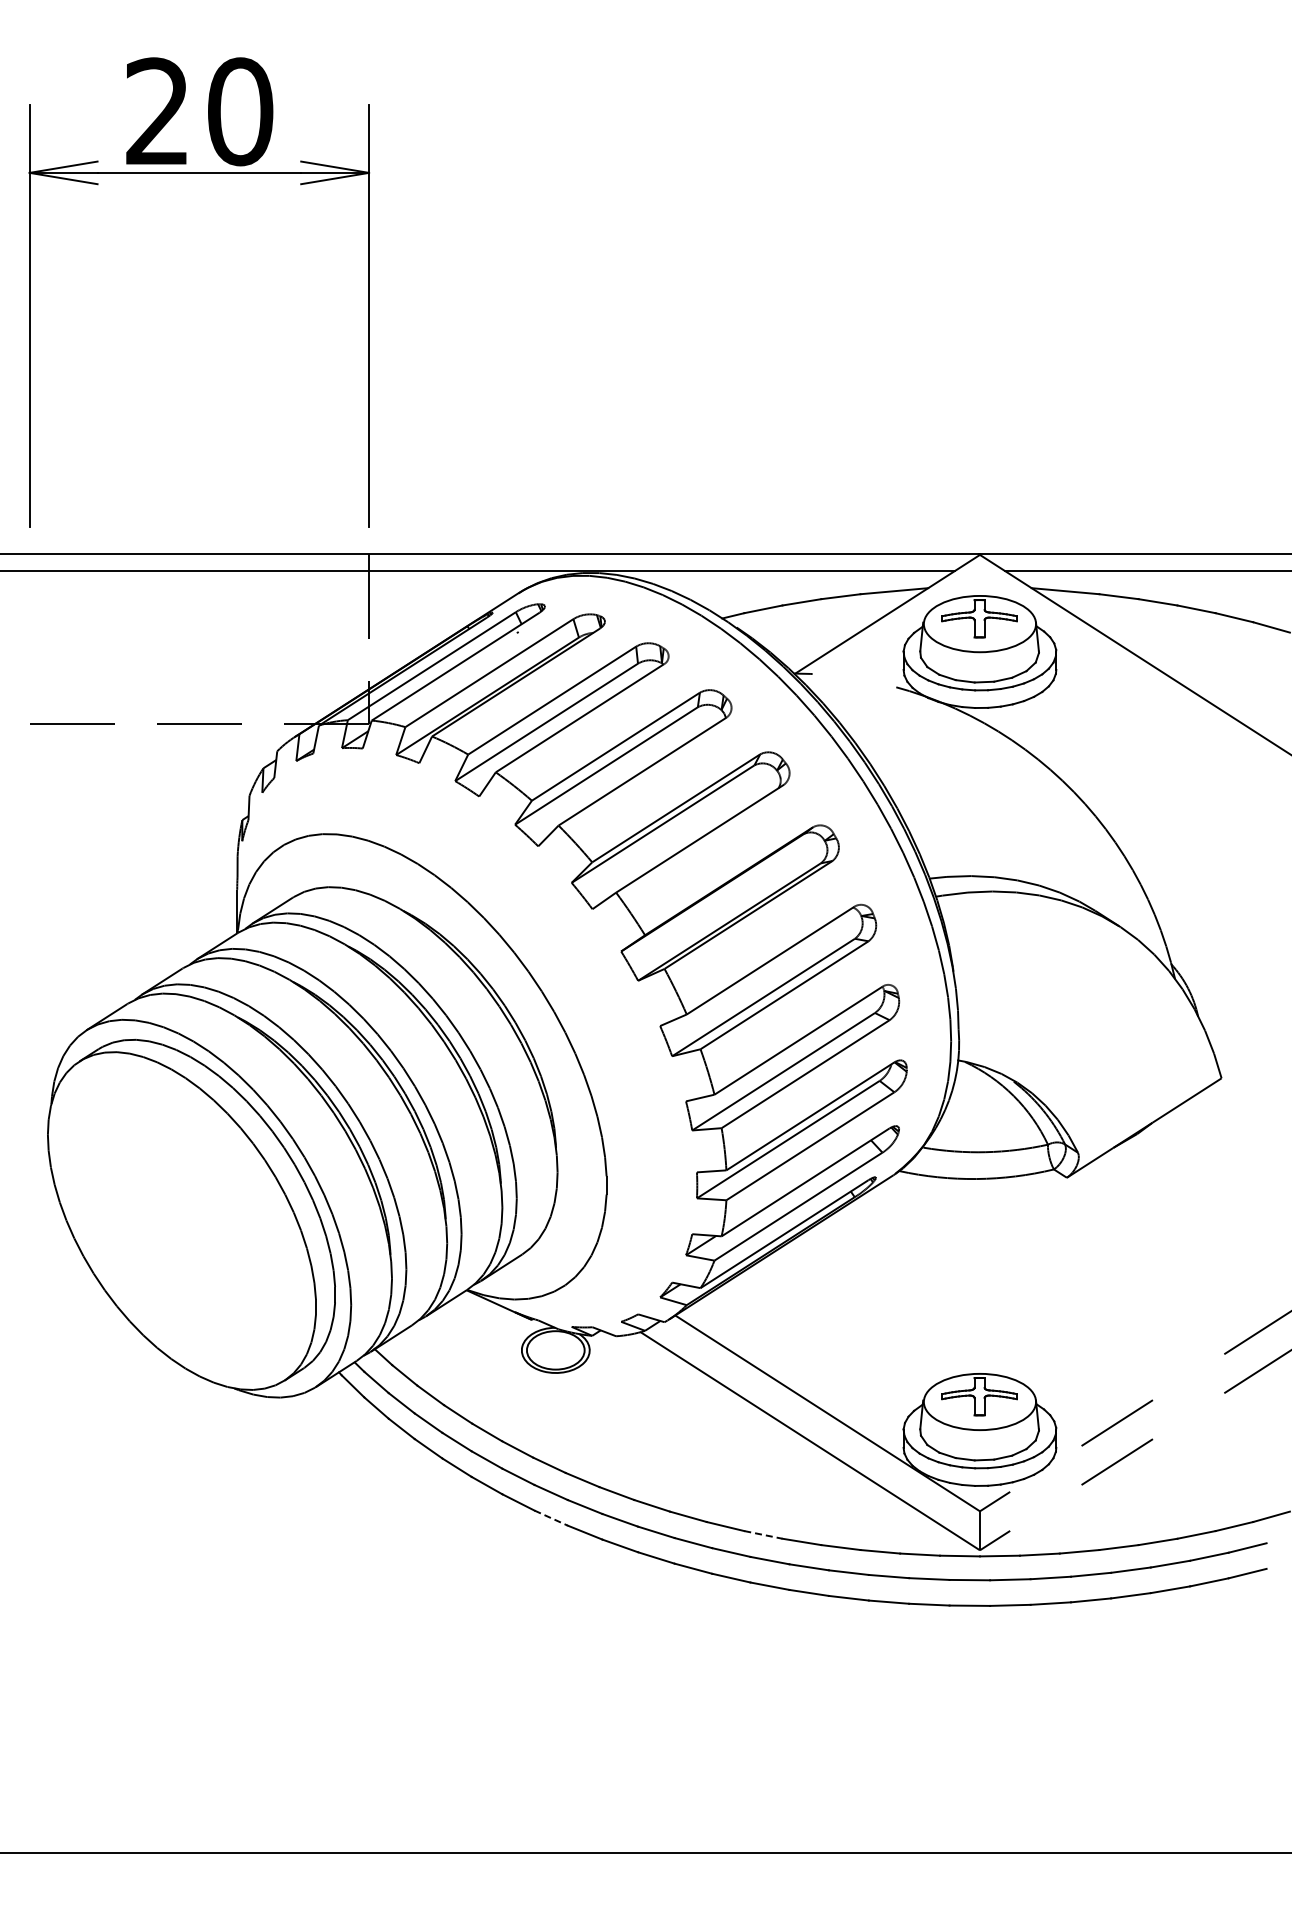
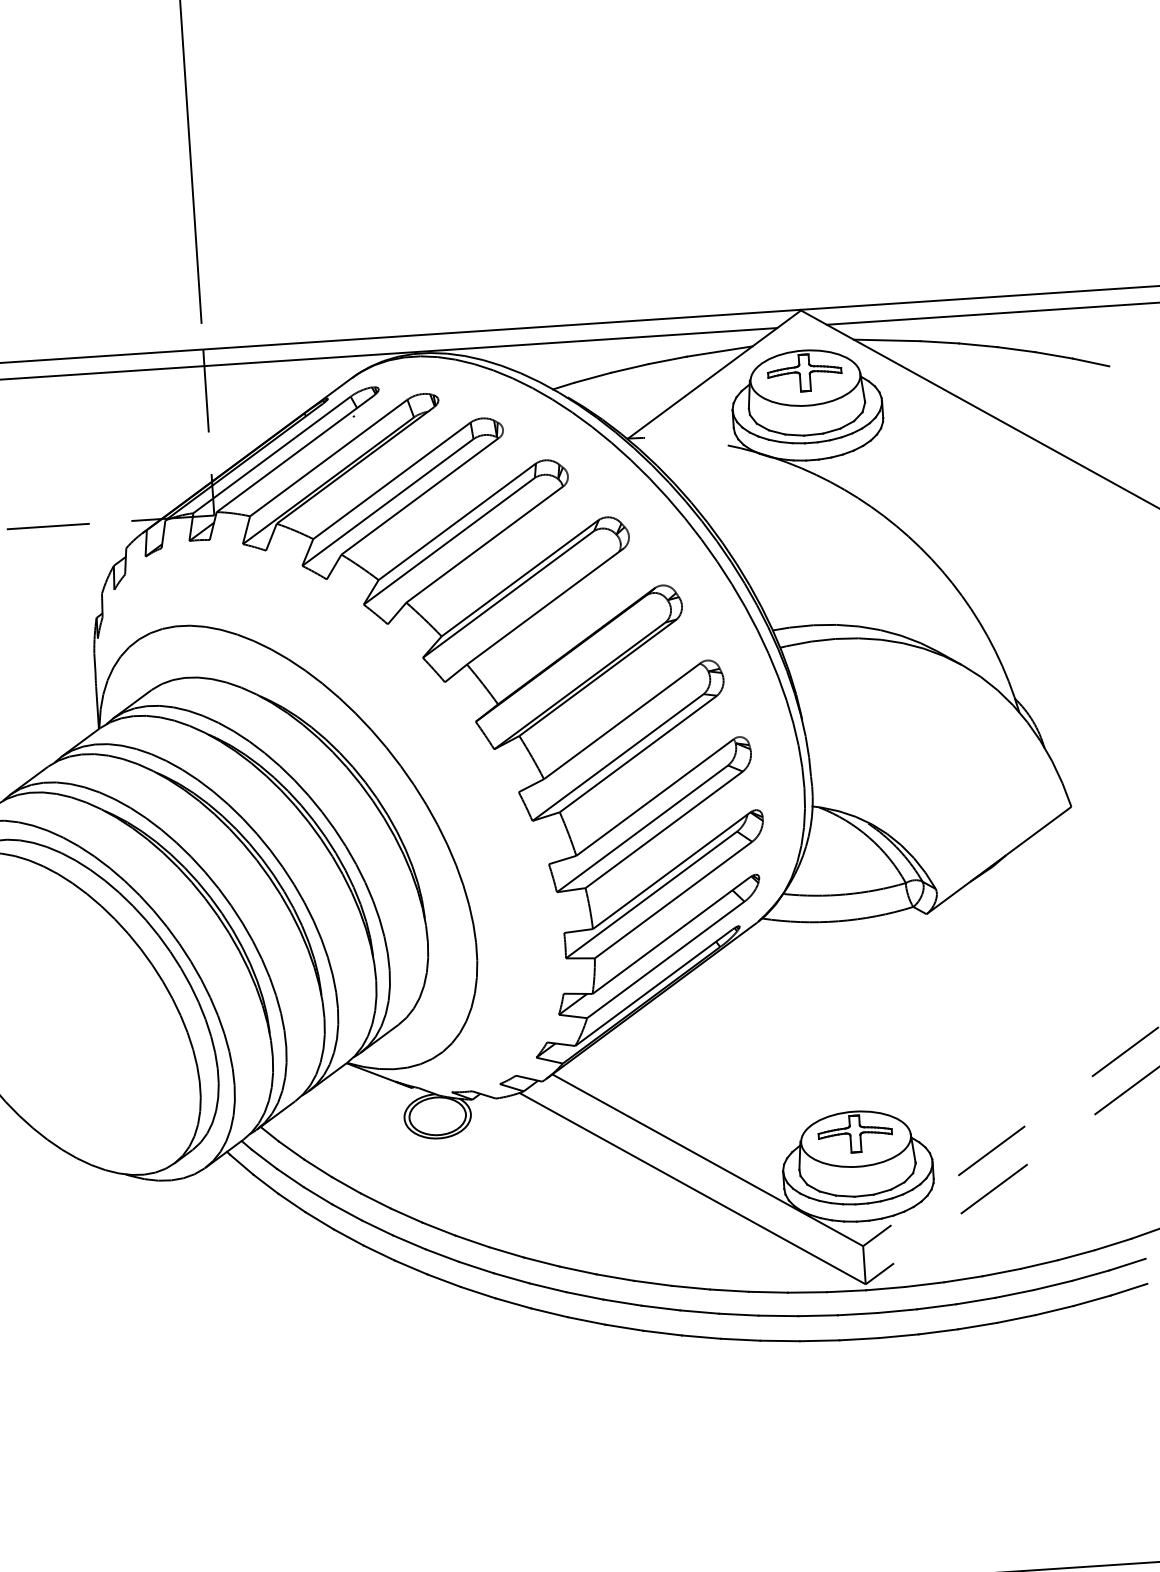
line: (551, 1518) -> (444, 1281), dashed -> solid
line: (763, 1535) -> (652, 1283), dashed -> solid

